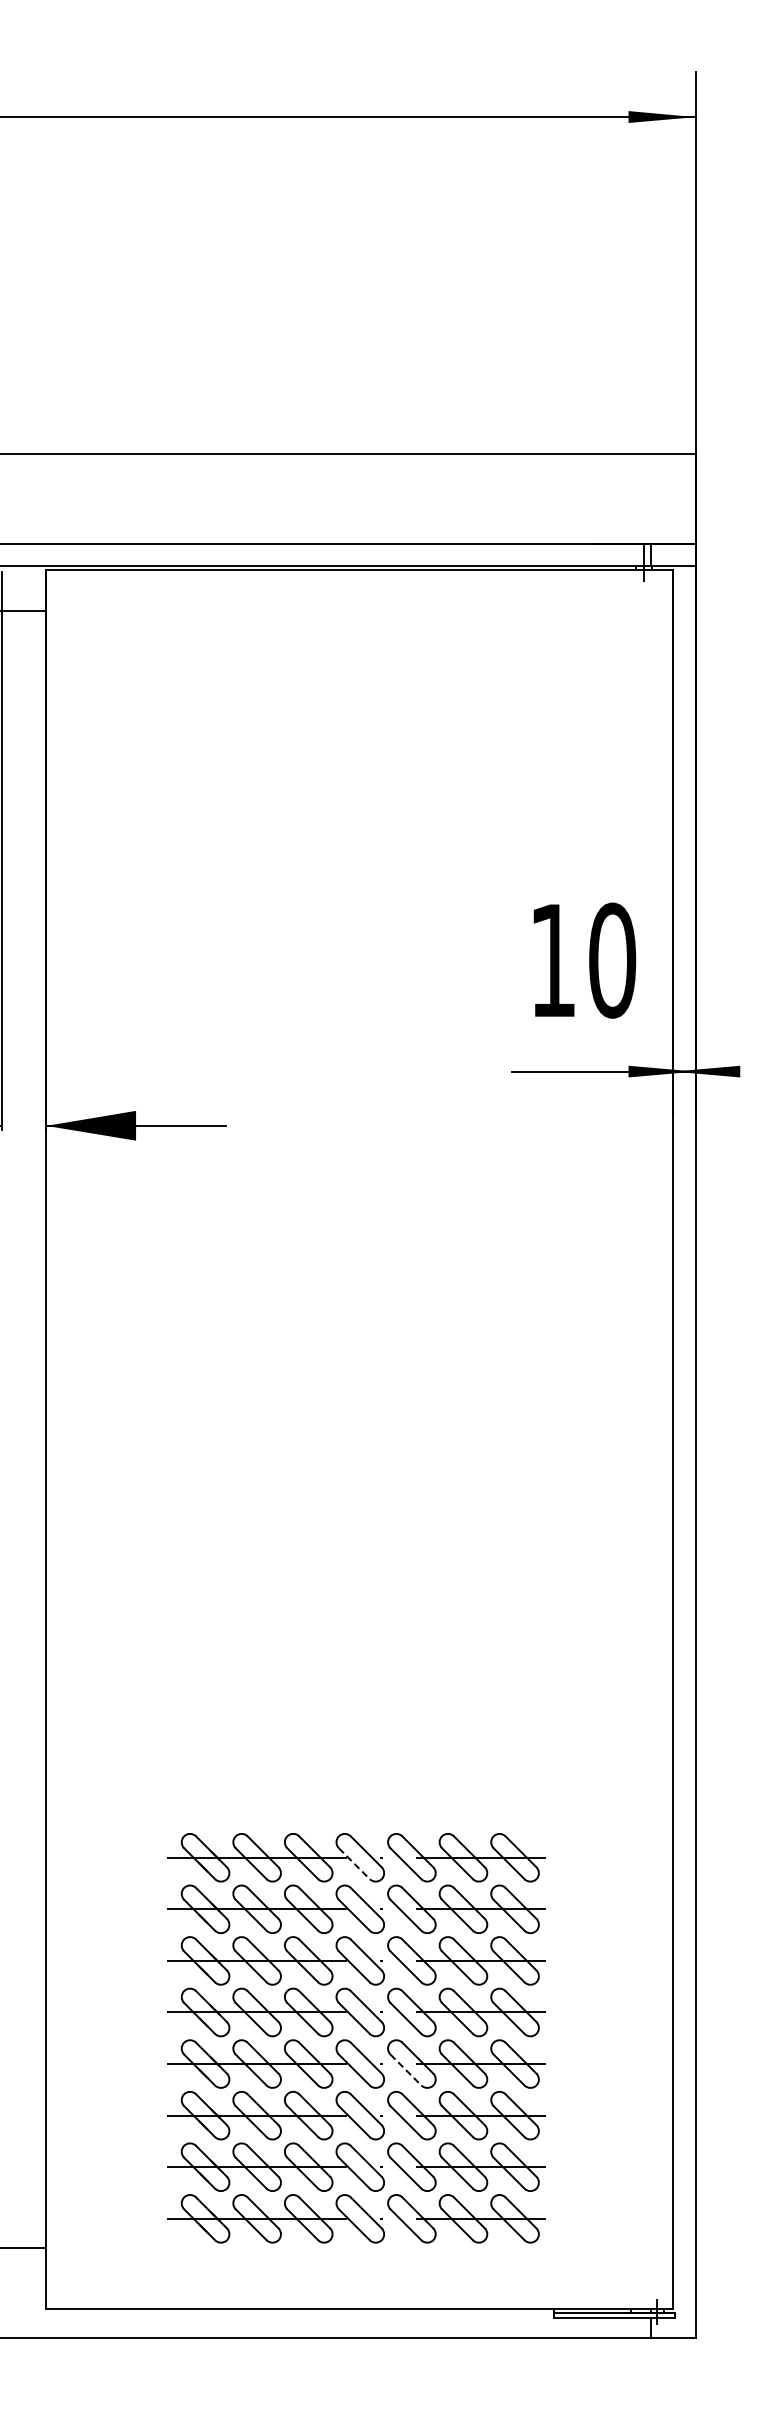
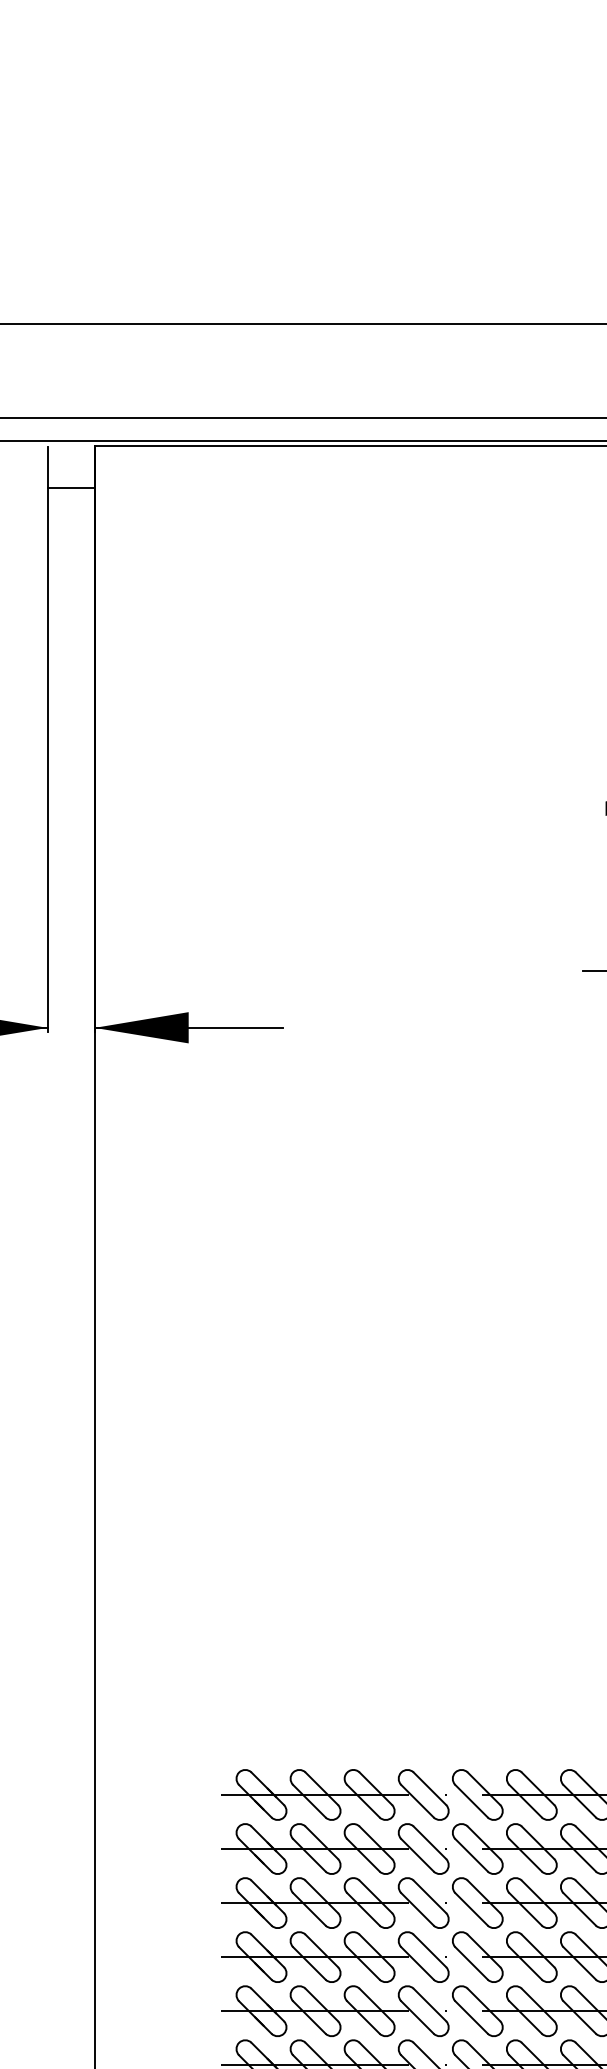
line: (354, 1863) -> (417, 1800), dashed -> solid
line: (405, 2070) -> (471, 2017), dashed -> solid

